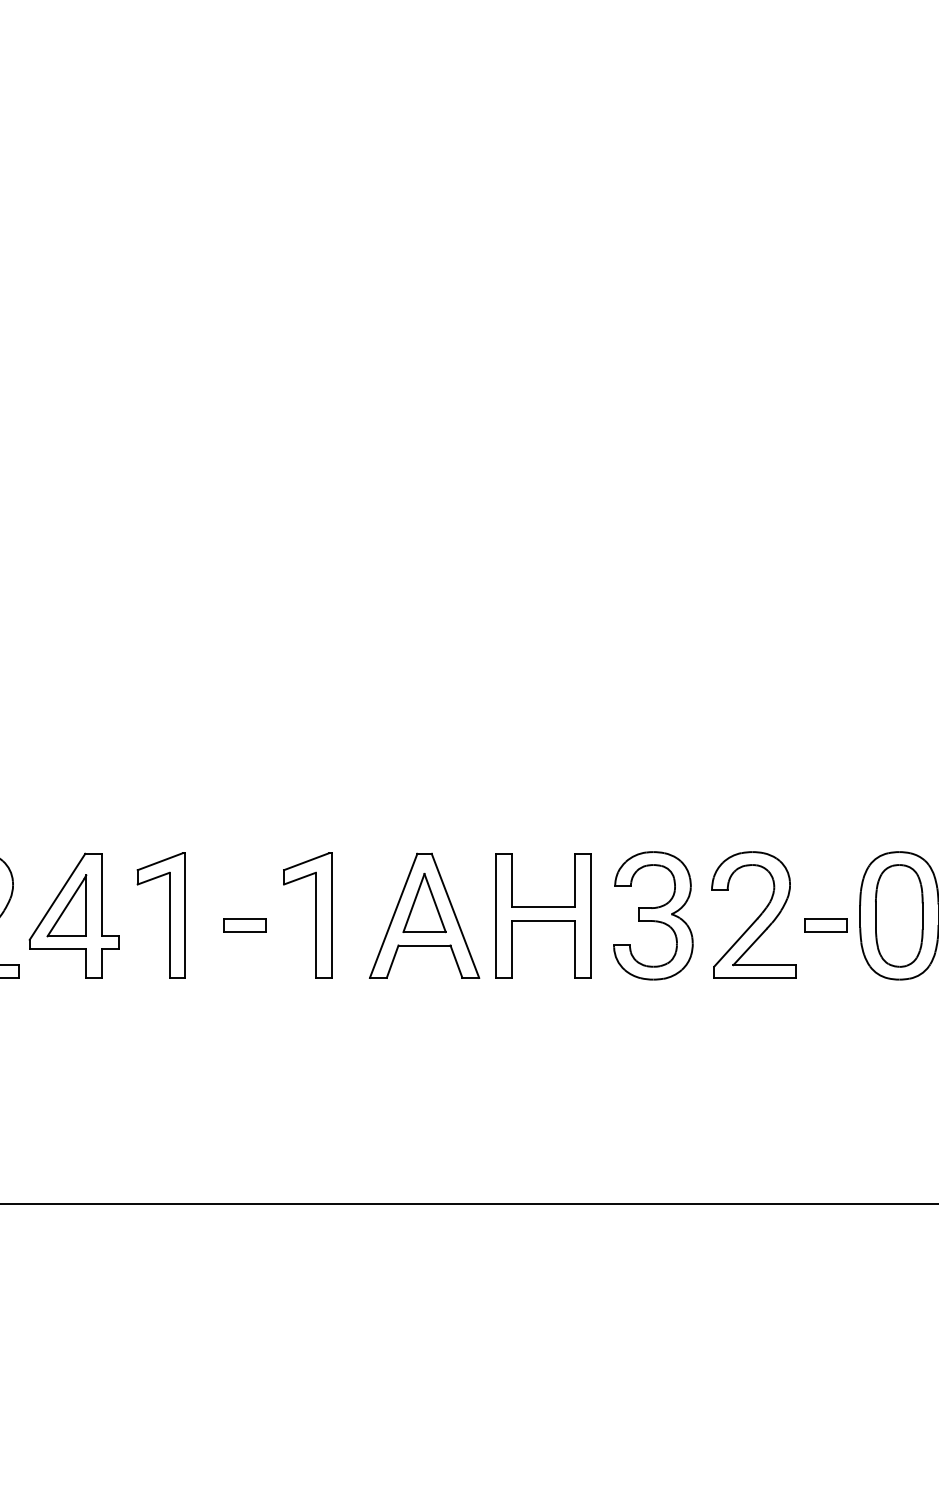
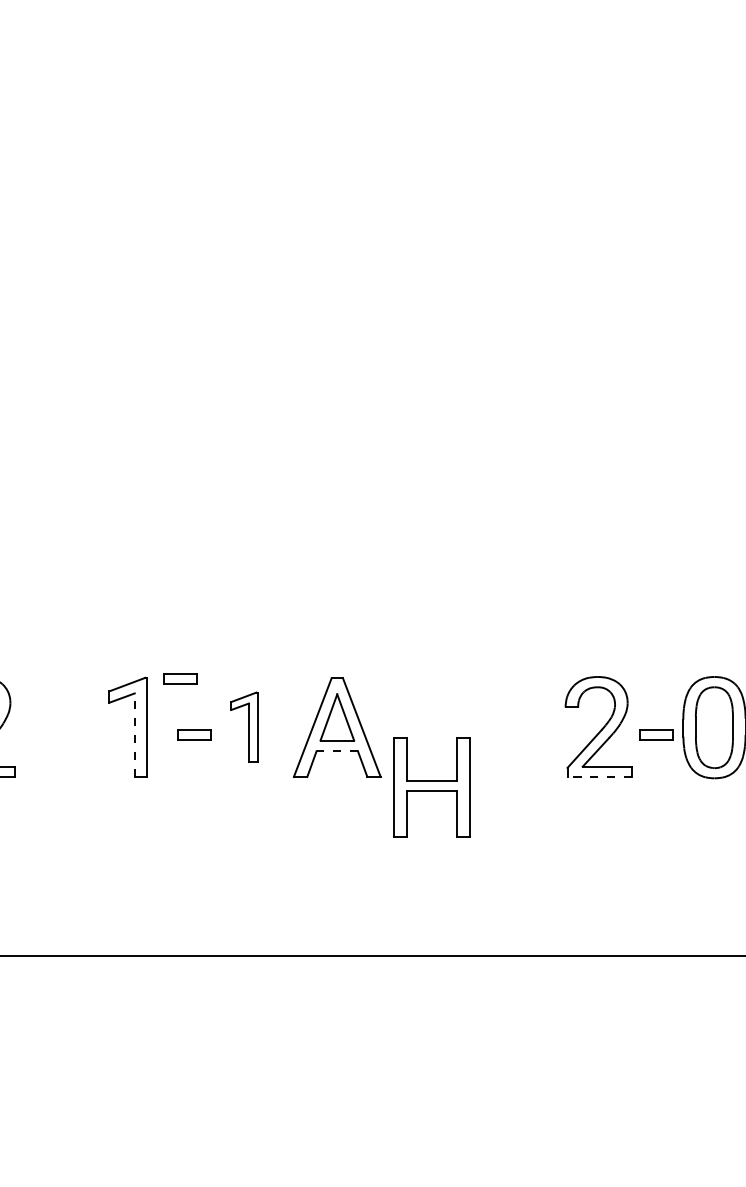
part: (227, 853) -> (180, 678), added
part: (307, 914) -> (244, 726), size x0.7
part: (73, 915) -> (58, 727), removed
part: (543, 915) -> (431, 787), moved
part: (652, 915) -> (518, 727), removed
line: (169, 925) -> (134, 735), solid -> dashed
line: (424, 945) -> (337, 751), solid -> dashed
line: (754, 977) -> (599, 776), solid -> dashed

